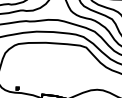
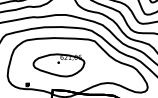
part: (49, 70) -> (58, 65), added

